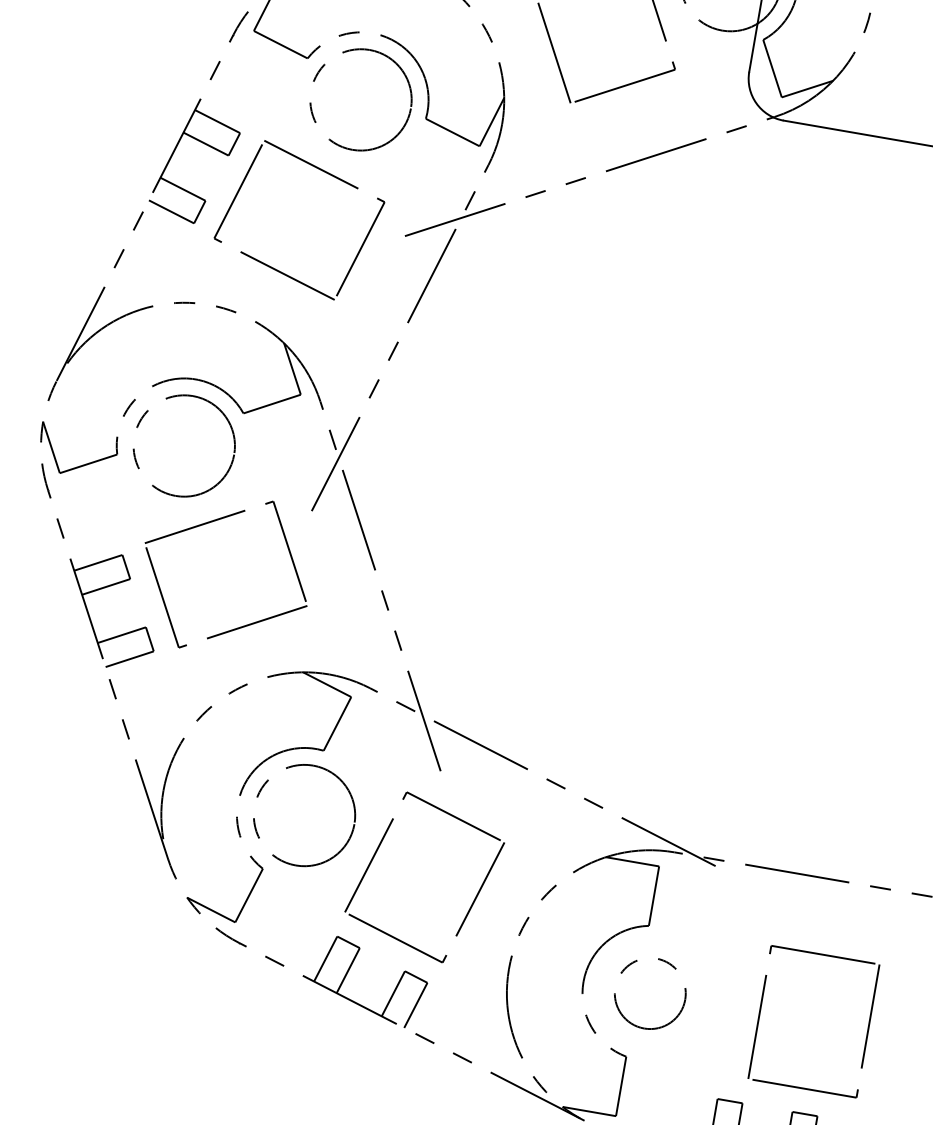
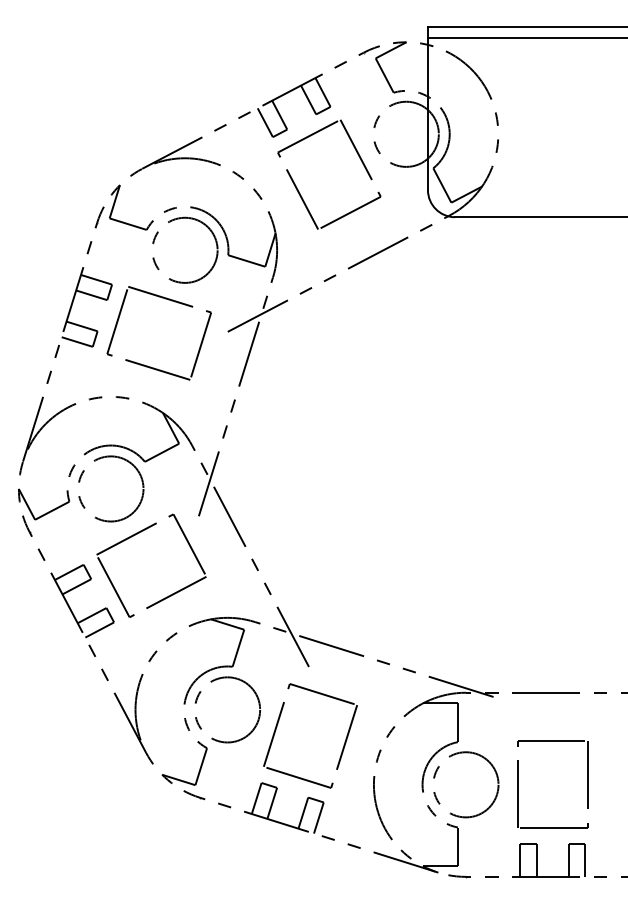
circle: (650, 993) -> (466, 784), size x1.43
part: (761, 1012) -> (518, 784), moved

